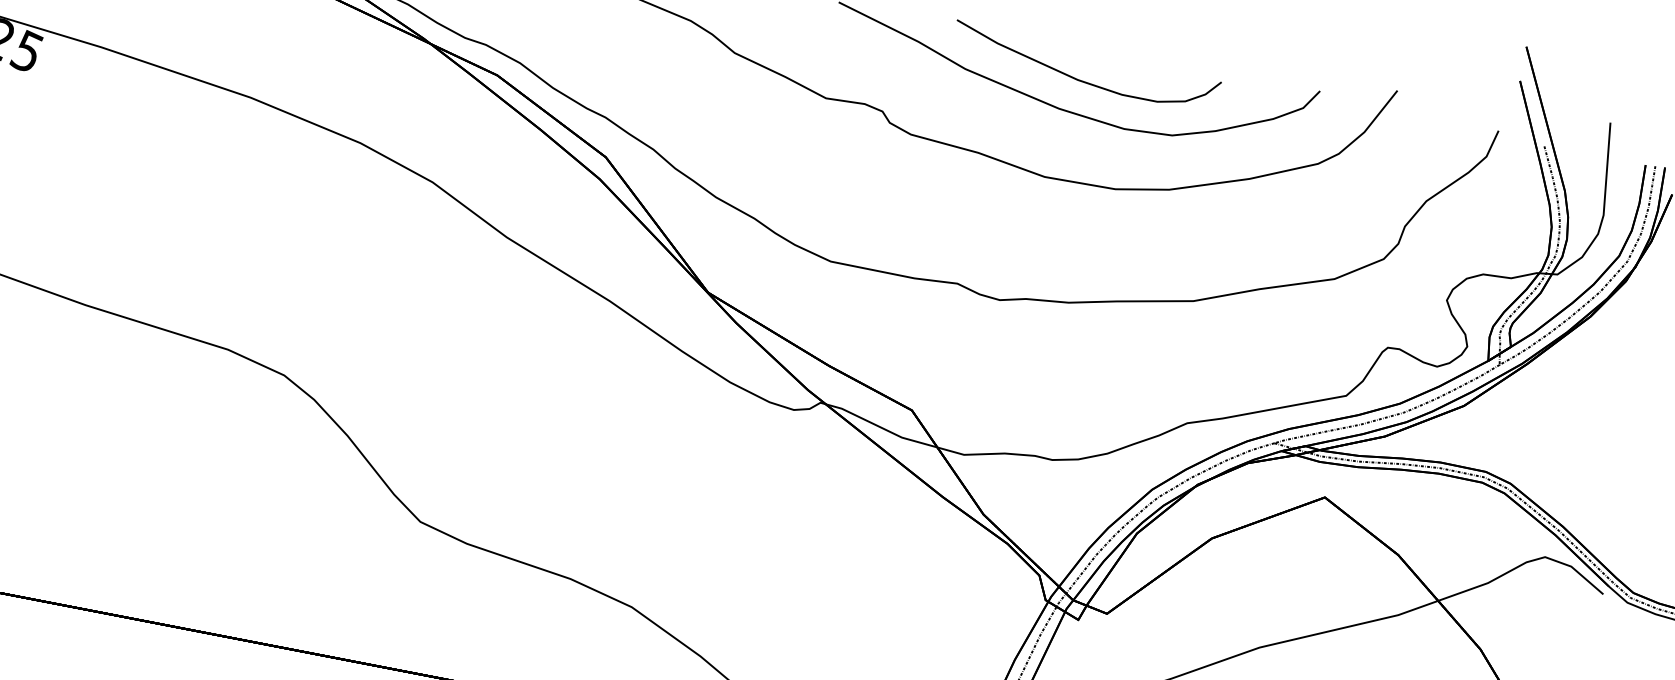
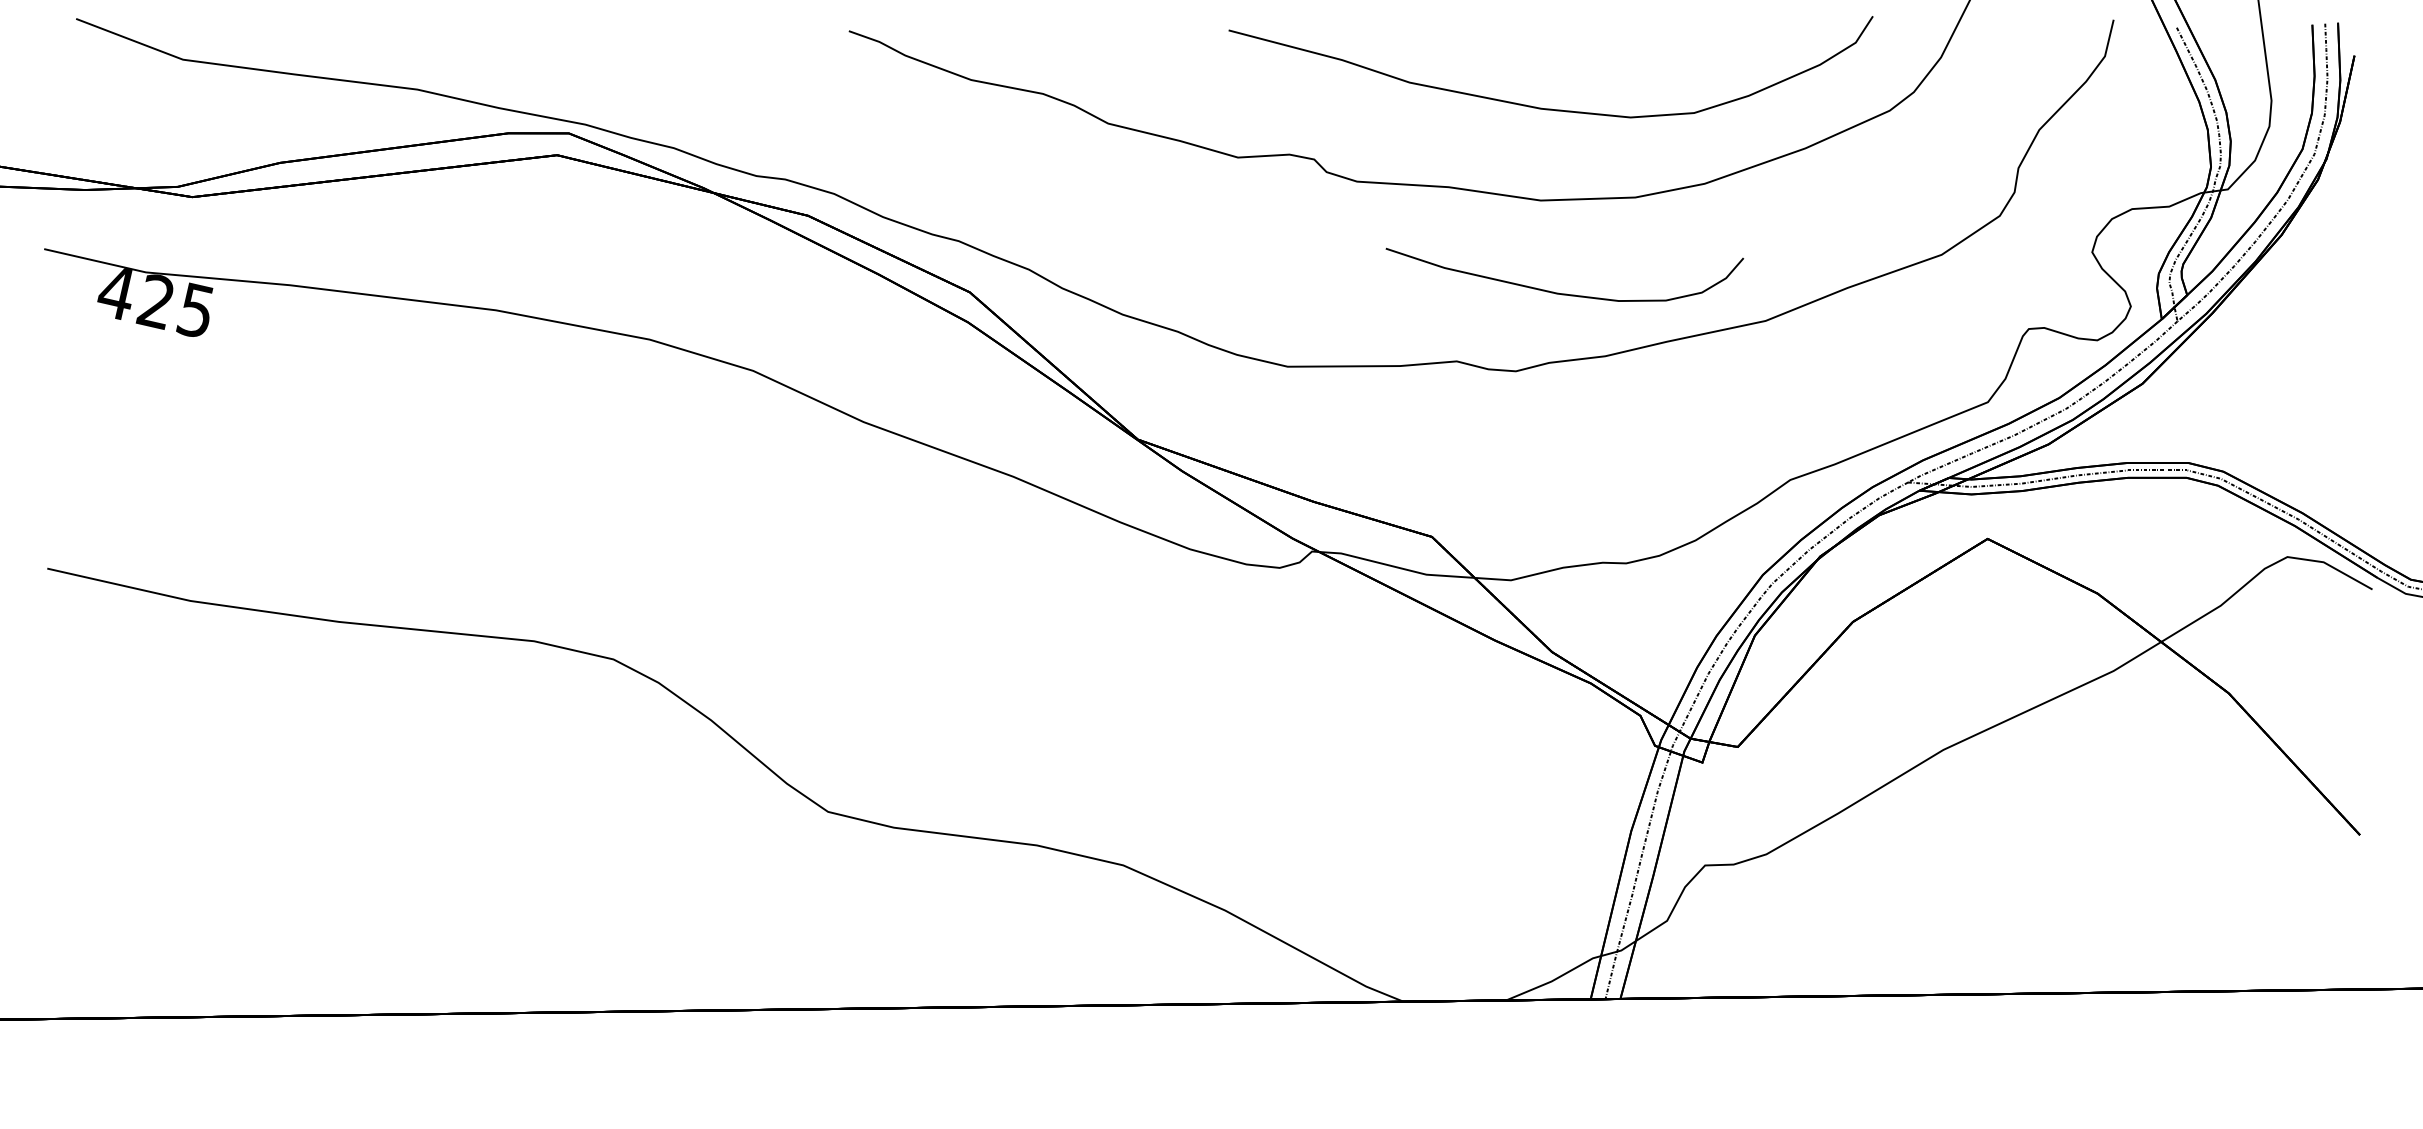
curve: (1078, 79) -> (1558, 292), moved

